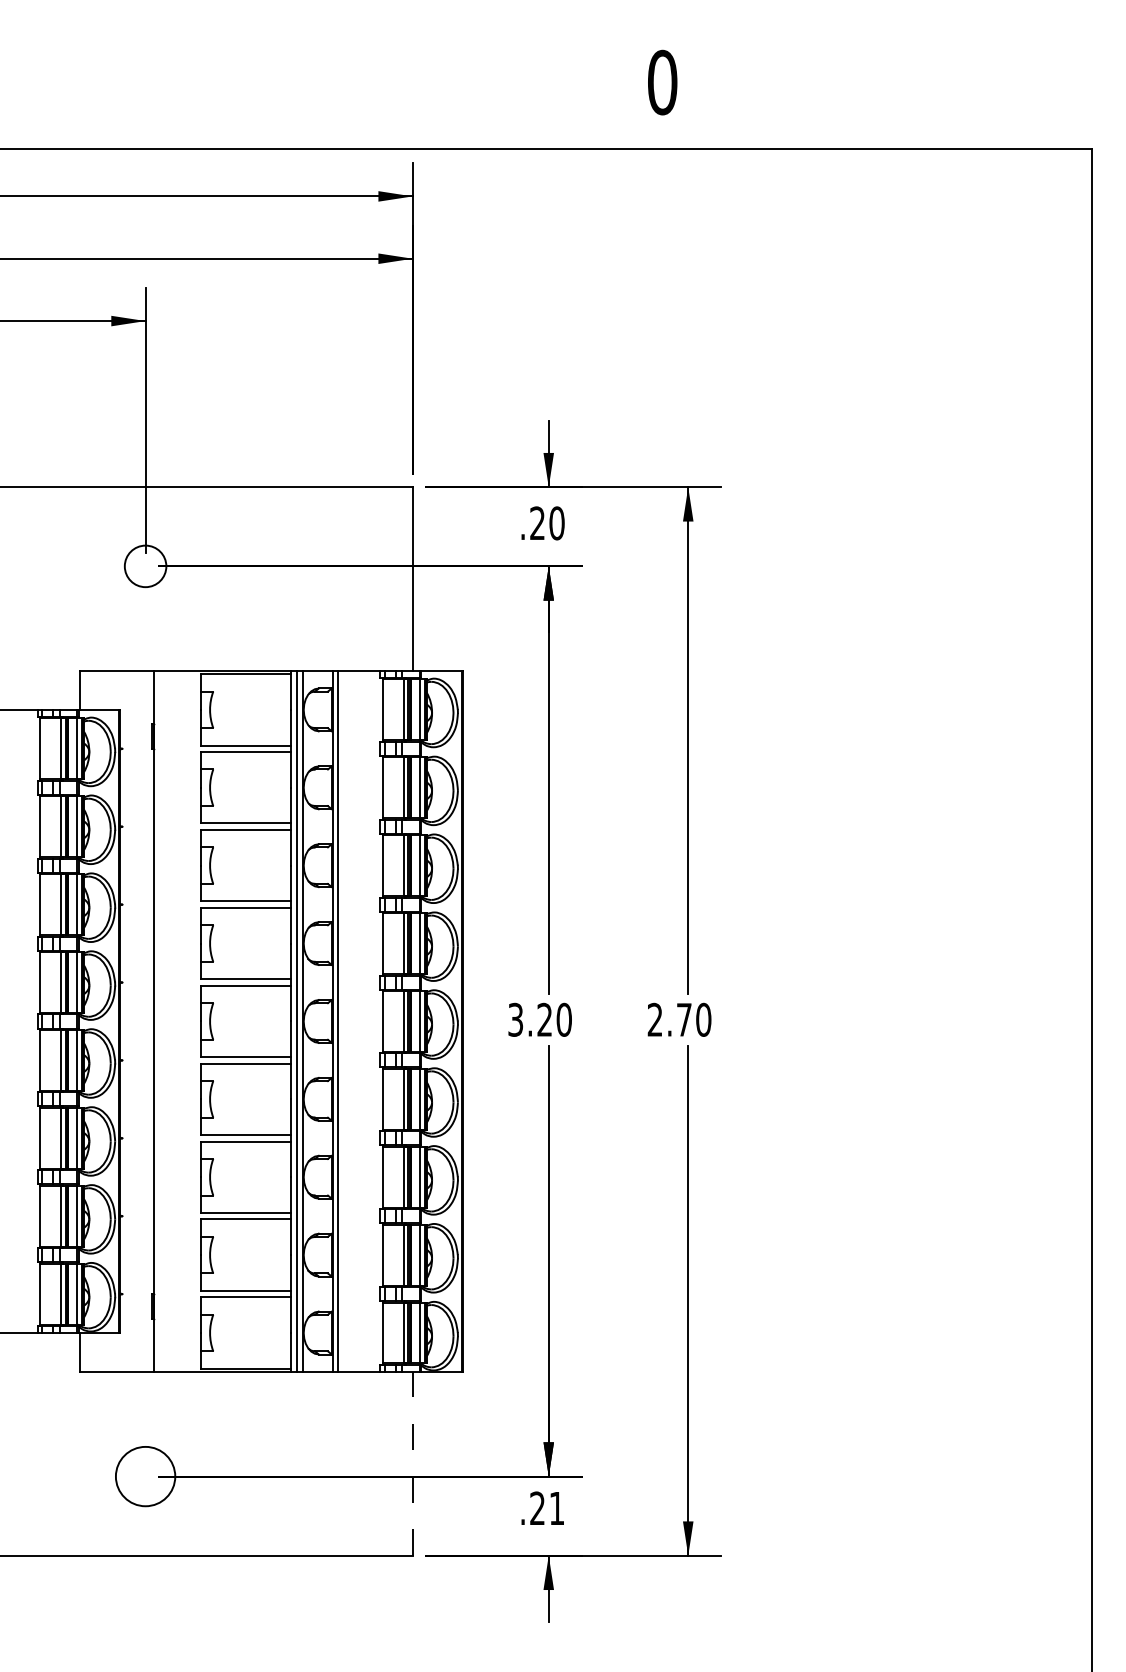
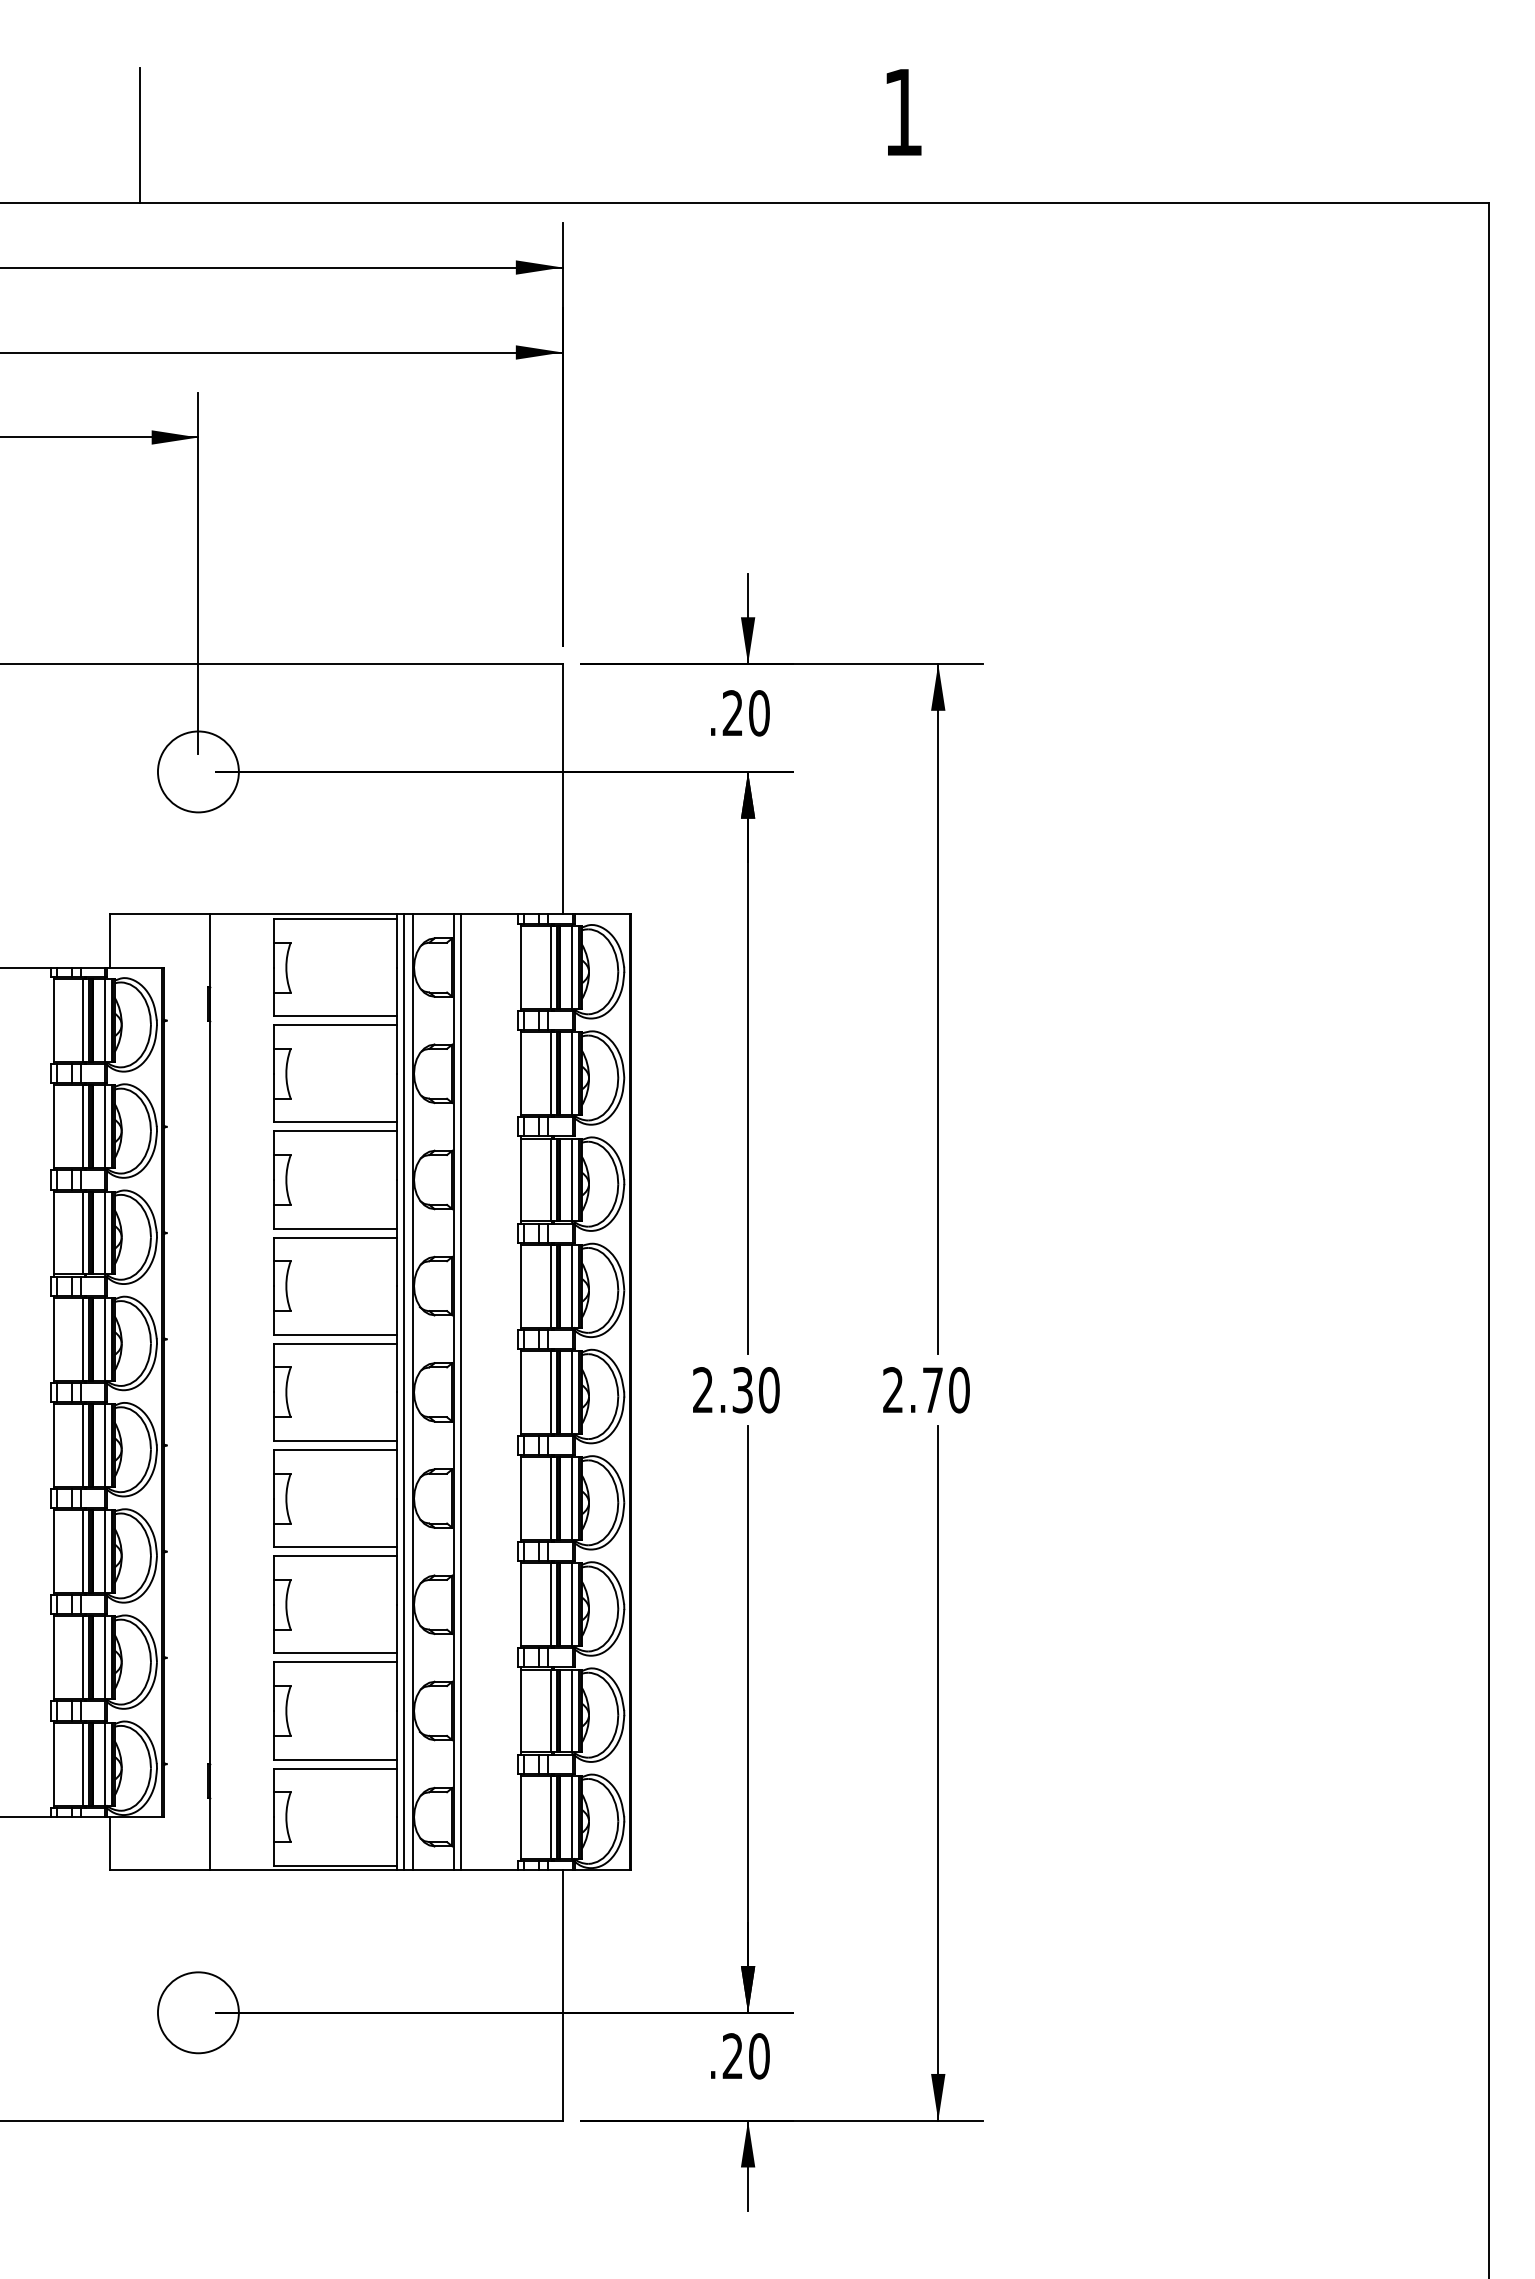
text: (662, 82) -> (903, 112), 0 -> 1
line: (103, 99) -> (140, 135), added
circle: (144, 566) -> (197, 771), size x1.43
text: (529, 1020) -> (722, 1390), 3.20 -> 2.30
line: (412, 1463) -> (562, 1994), dashed -> solid
text: (557, 1508) -> (759, 2056), .21 -> .20

